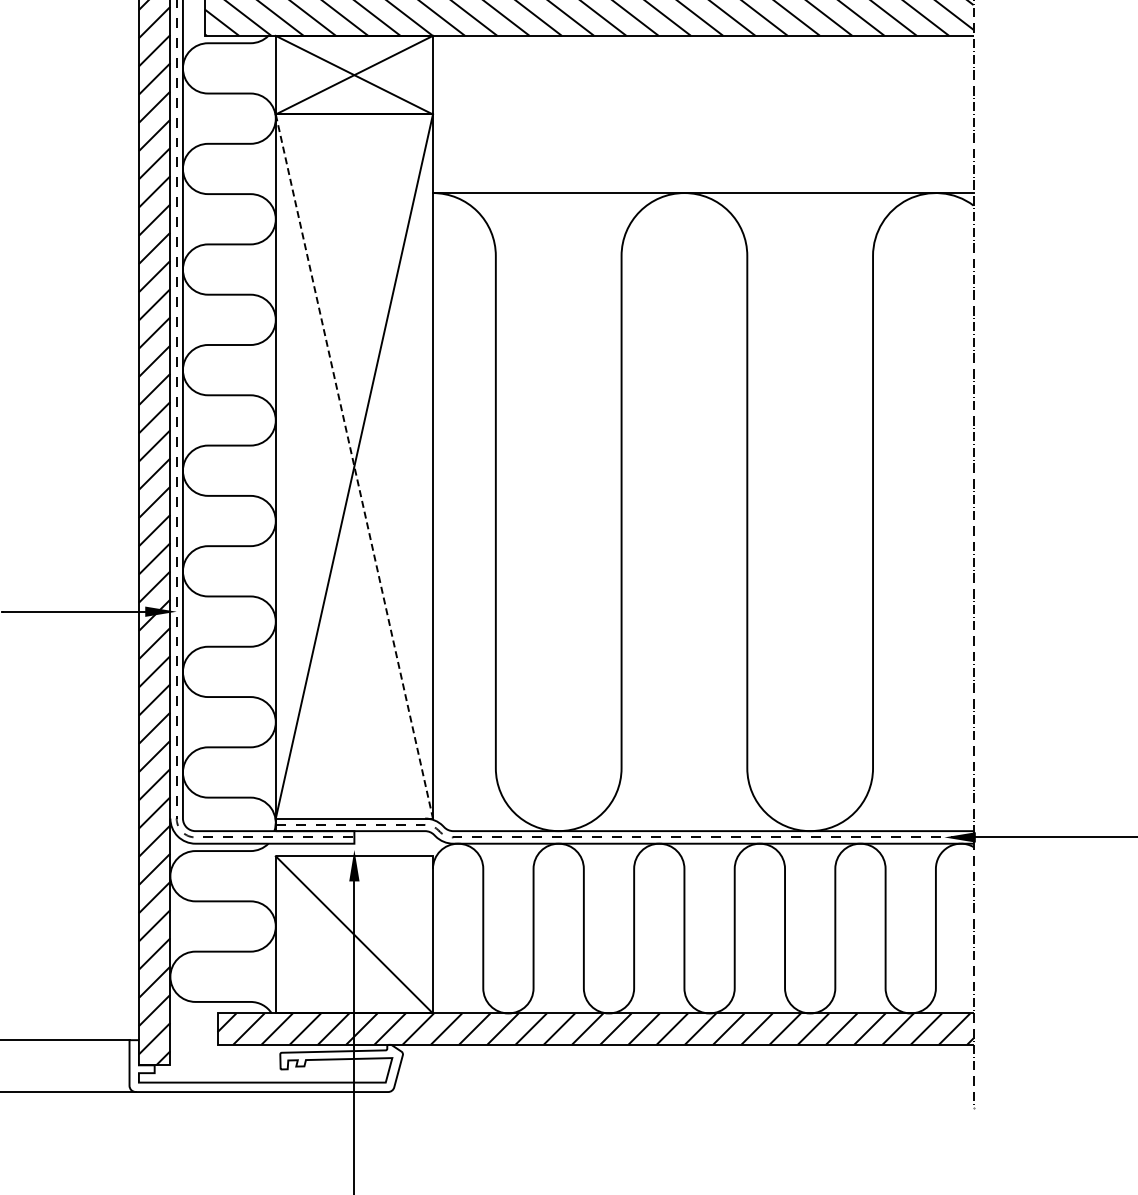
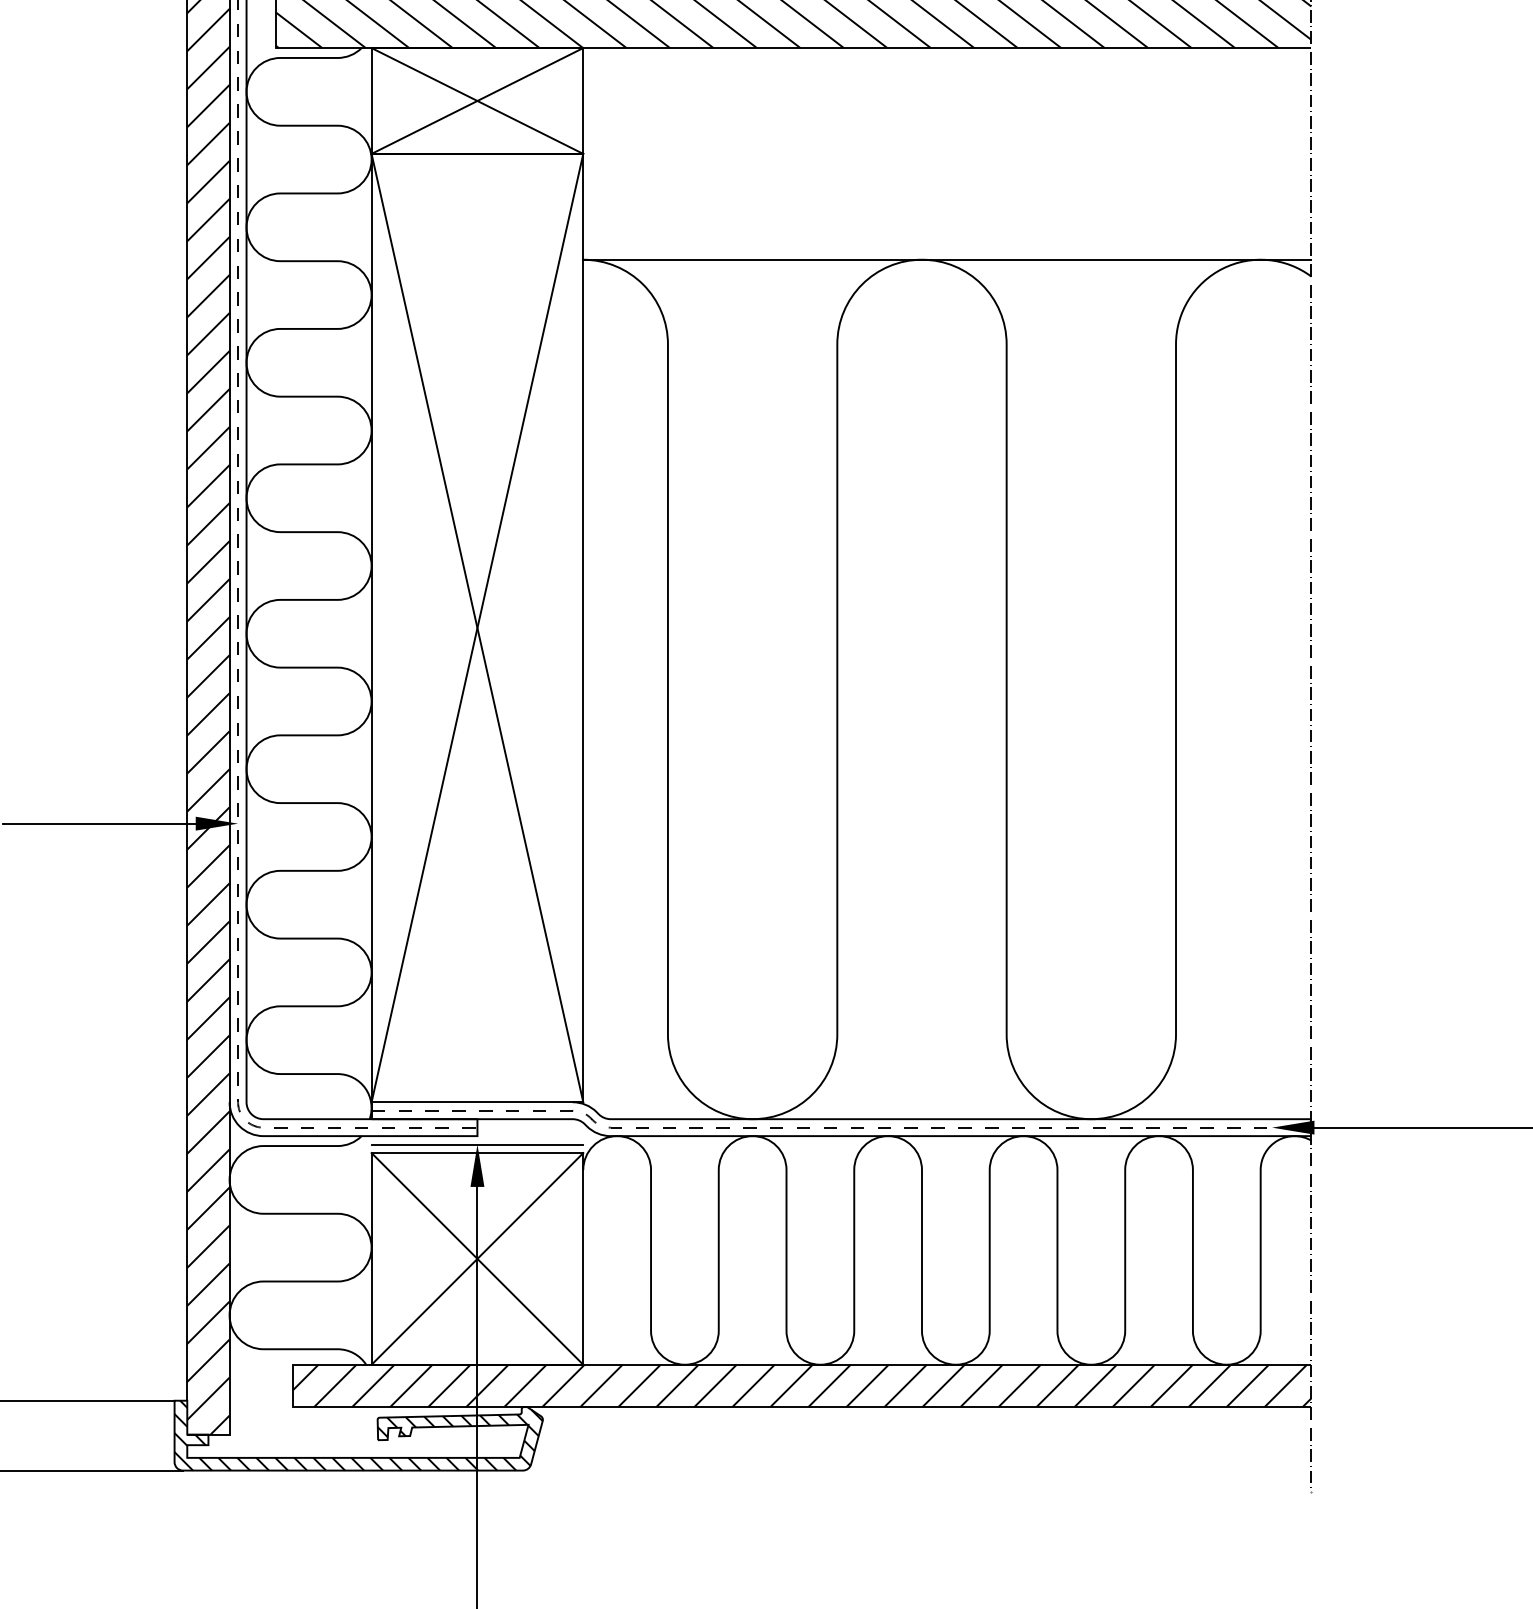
line: (354, 466) -> (477, 628), dashed -> solid
line: (353, 850) -> (476, 1145), added
line: (353, 934) -> (476, 1258), added
hatch: (265, 1066) -> (357, 1436), added

